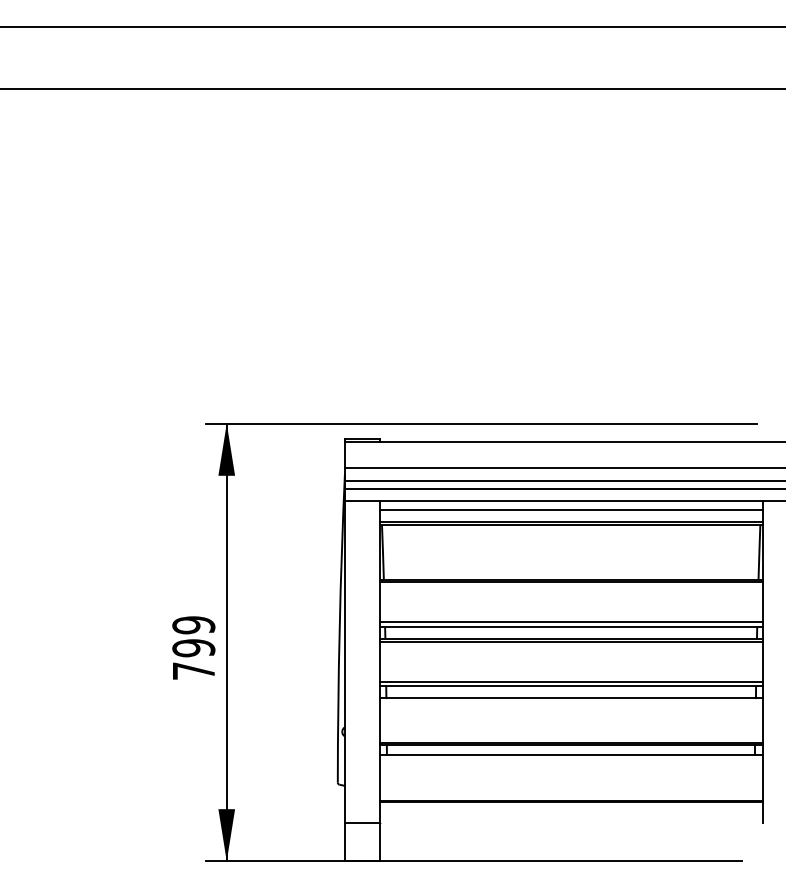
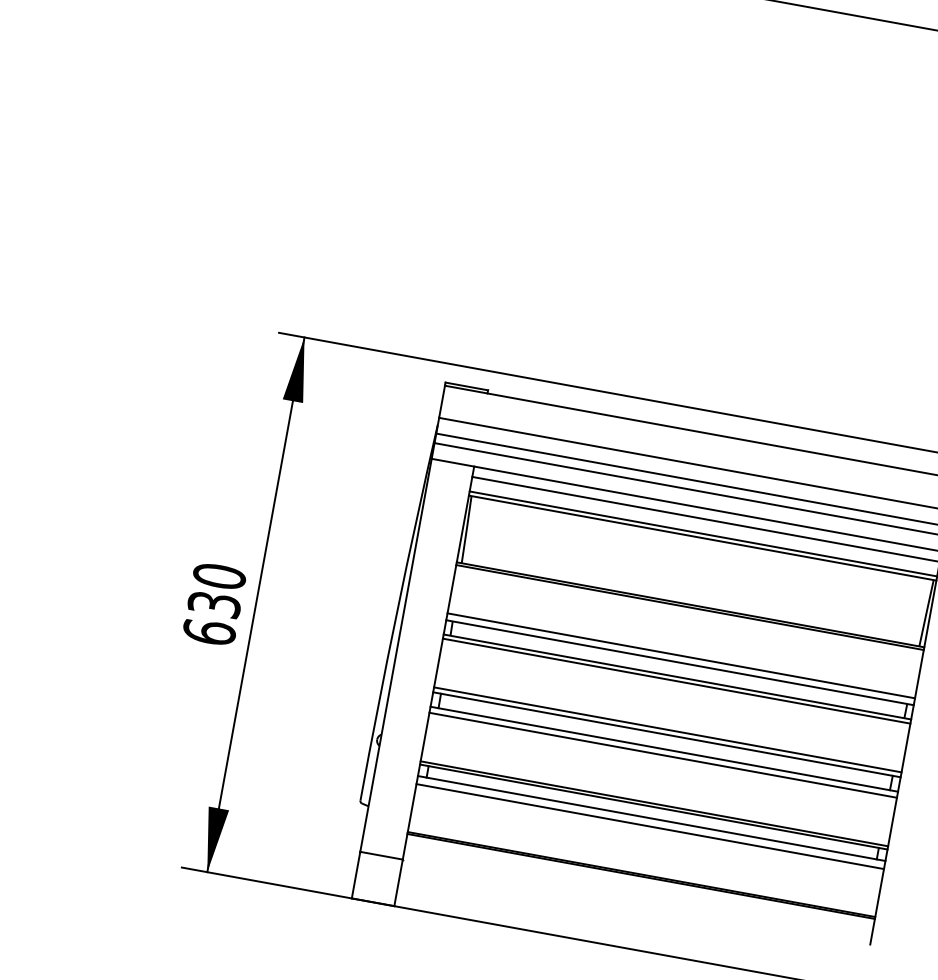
text: (193, 647) -> (214, 603), 799 -> 630
line: (570, 703) -> (662, 755), added
line: (570, 761) -> (649, 826), added

